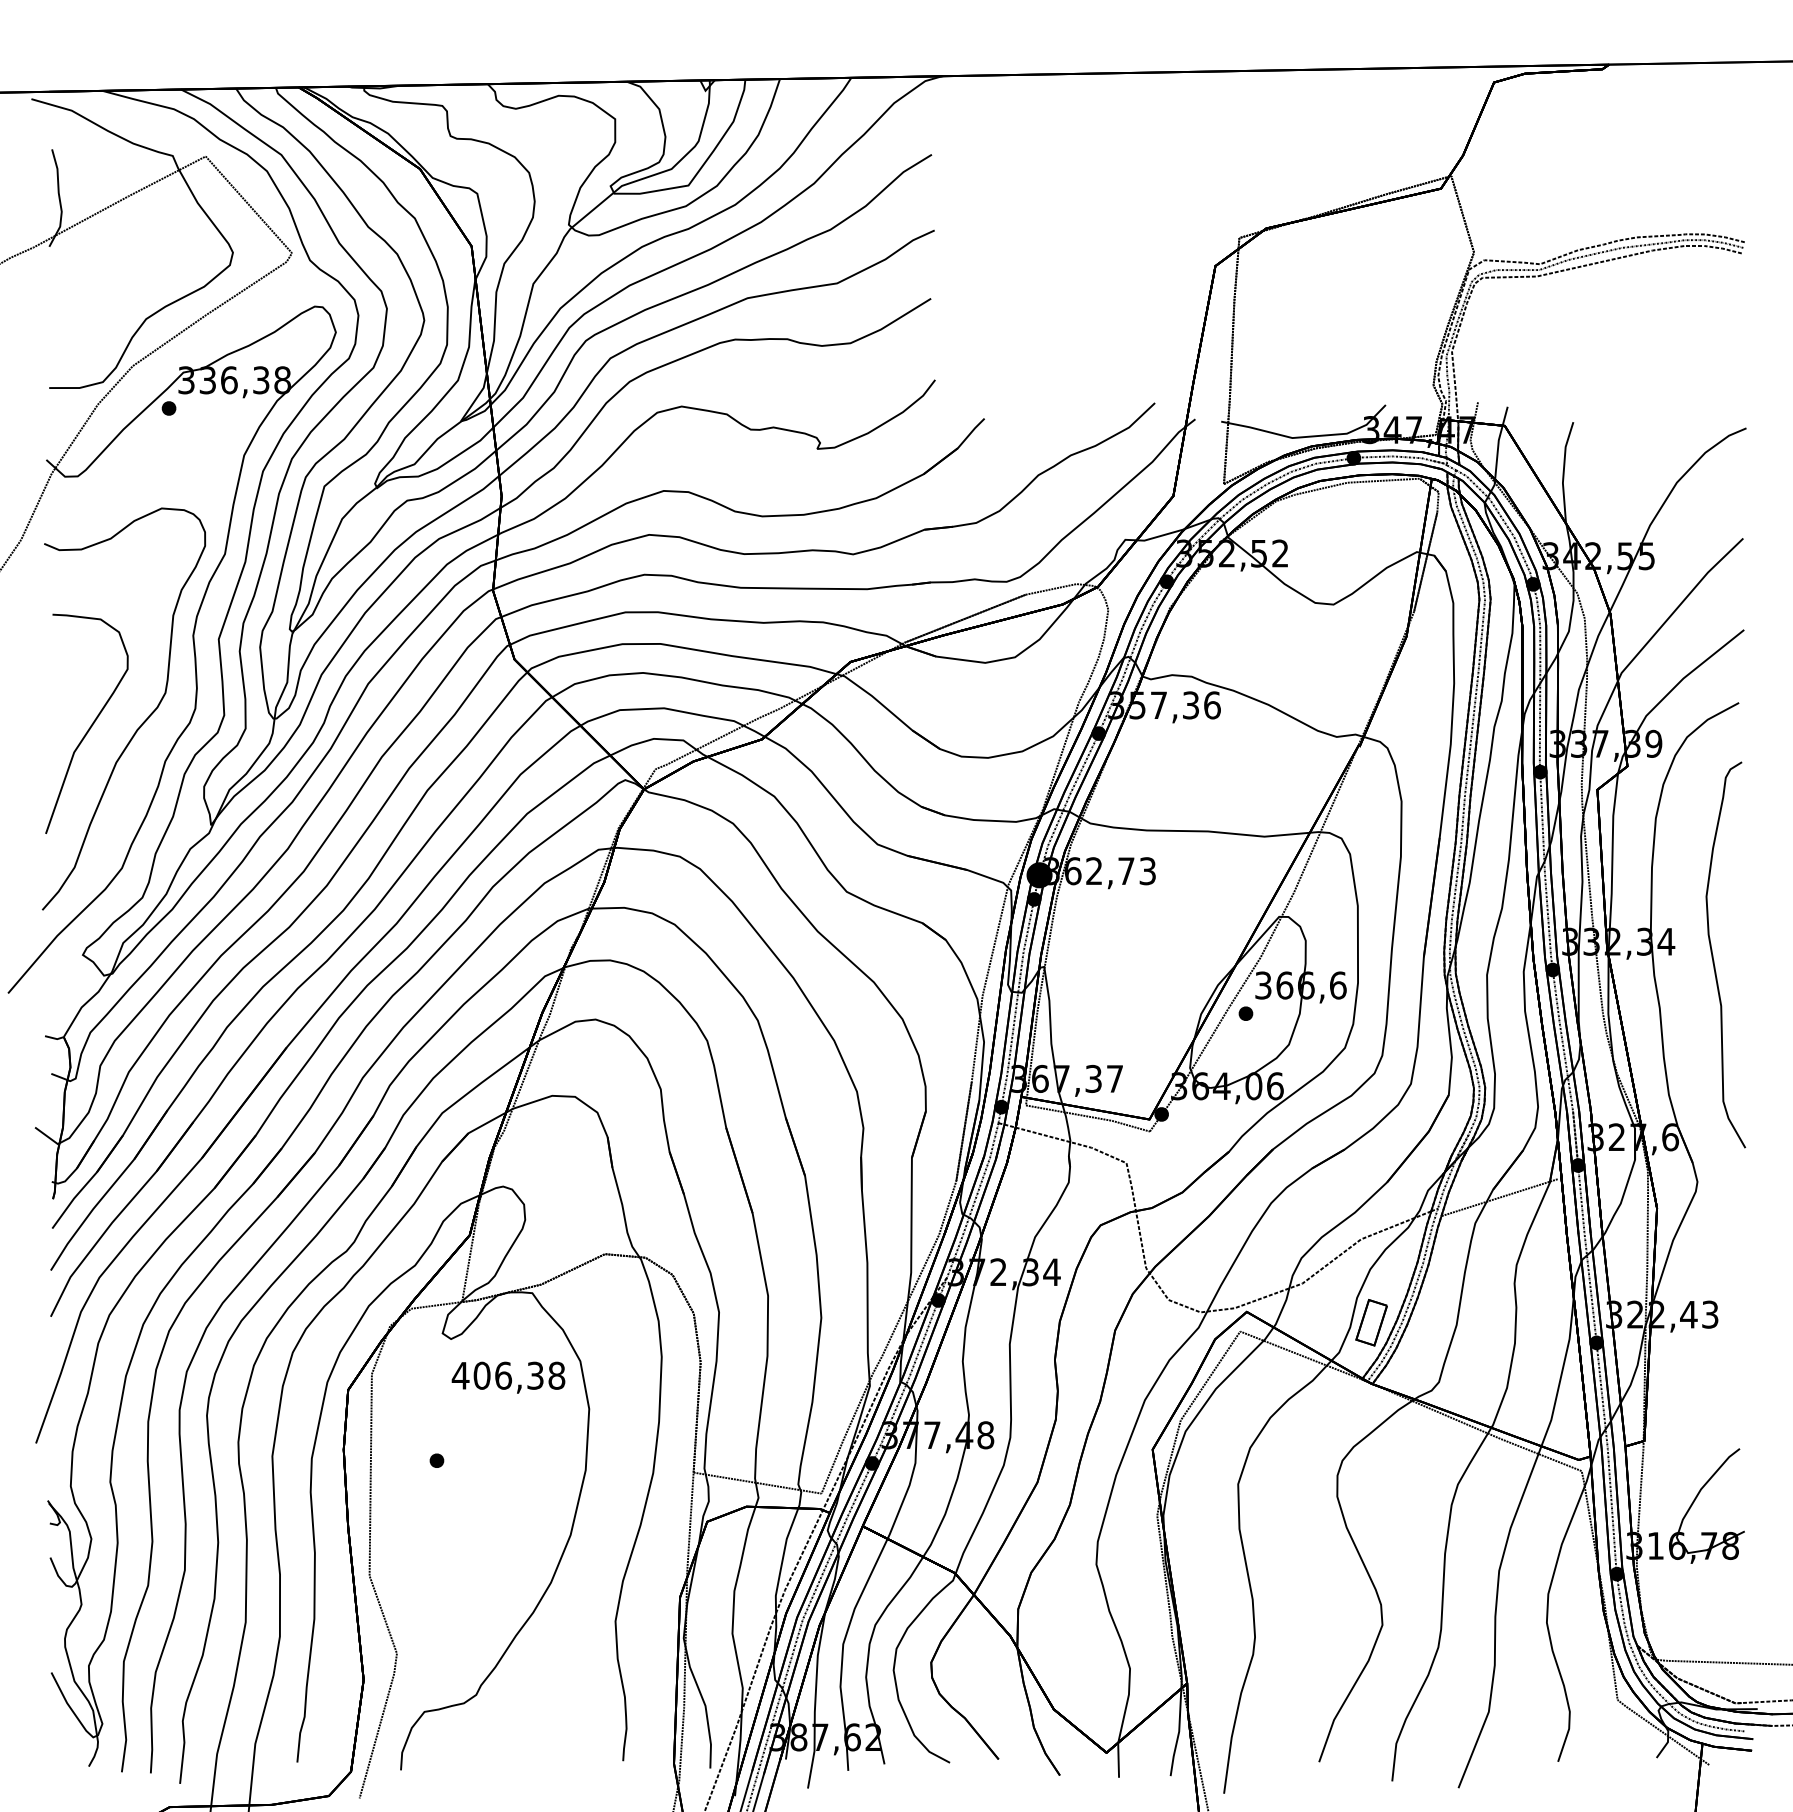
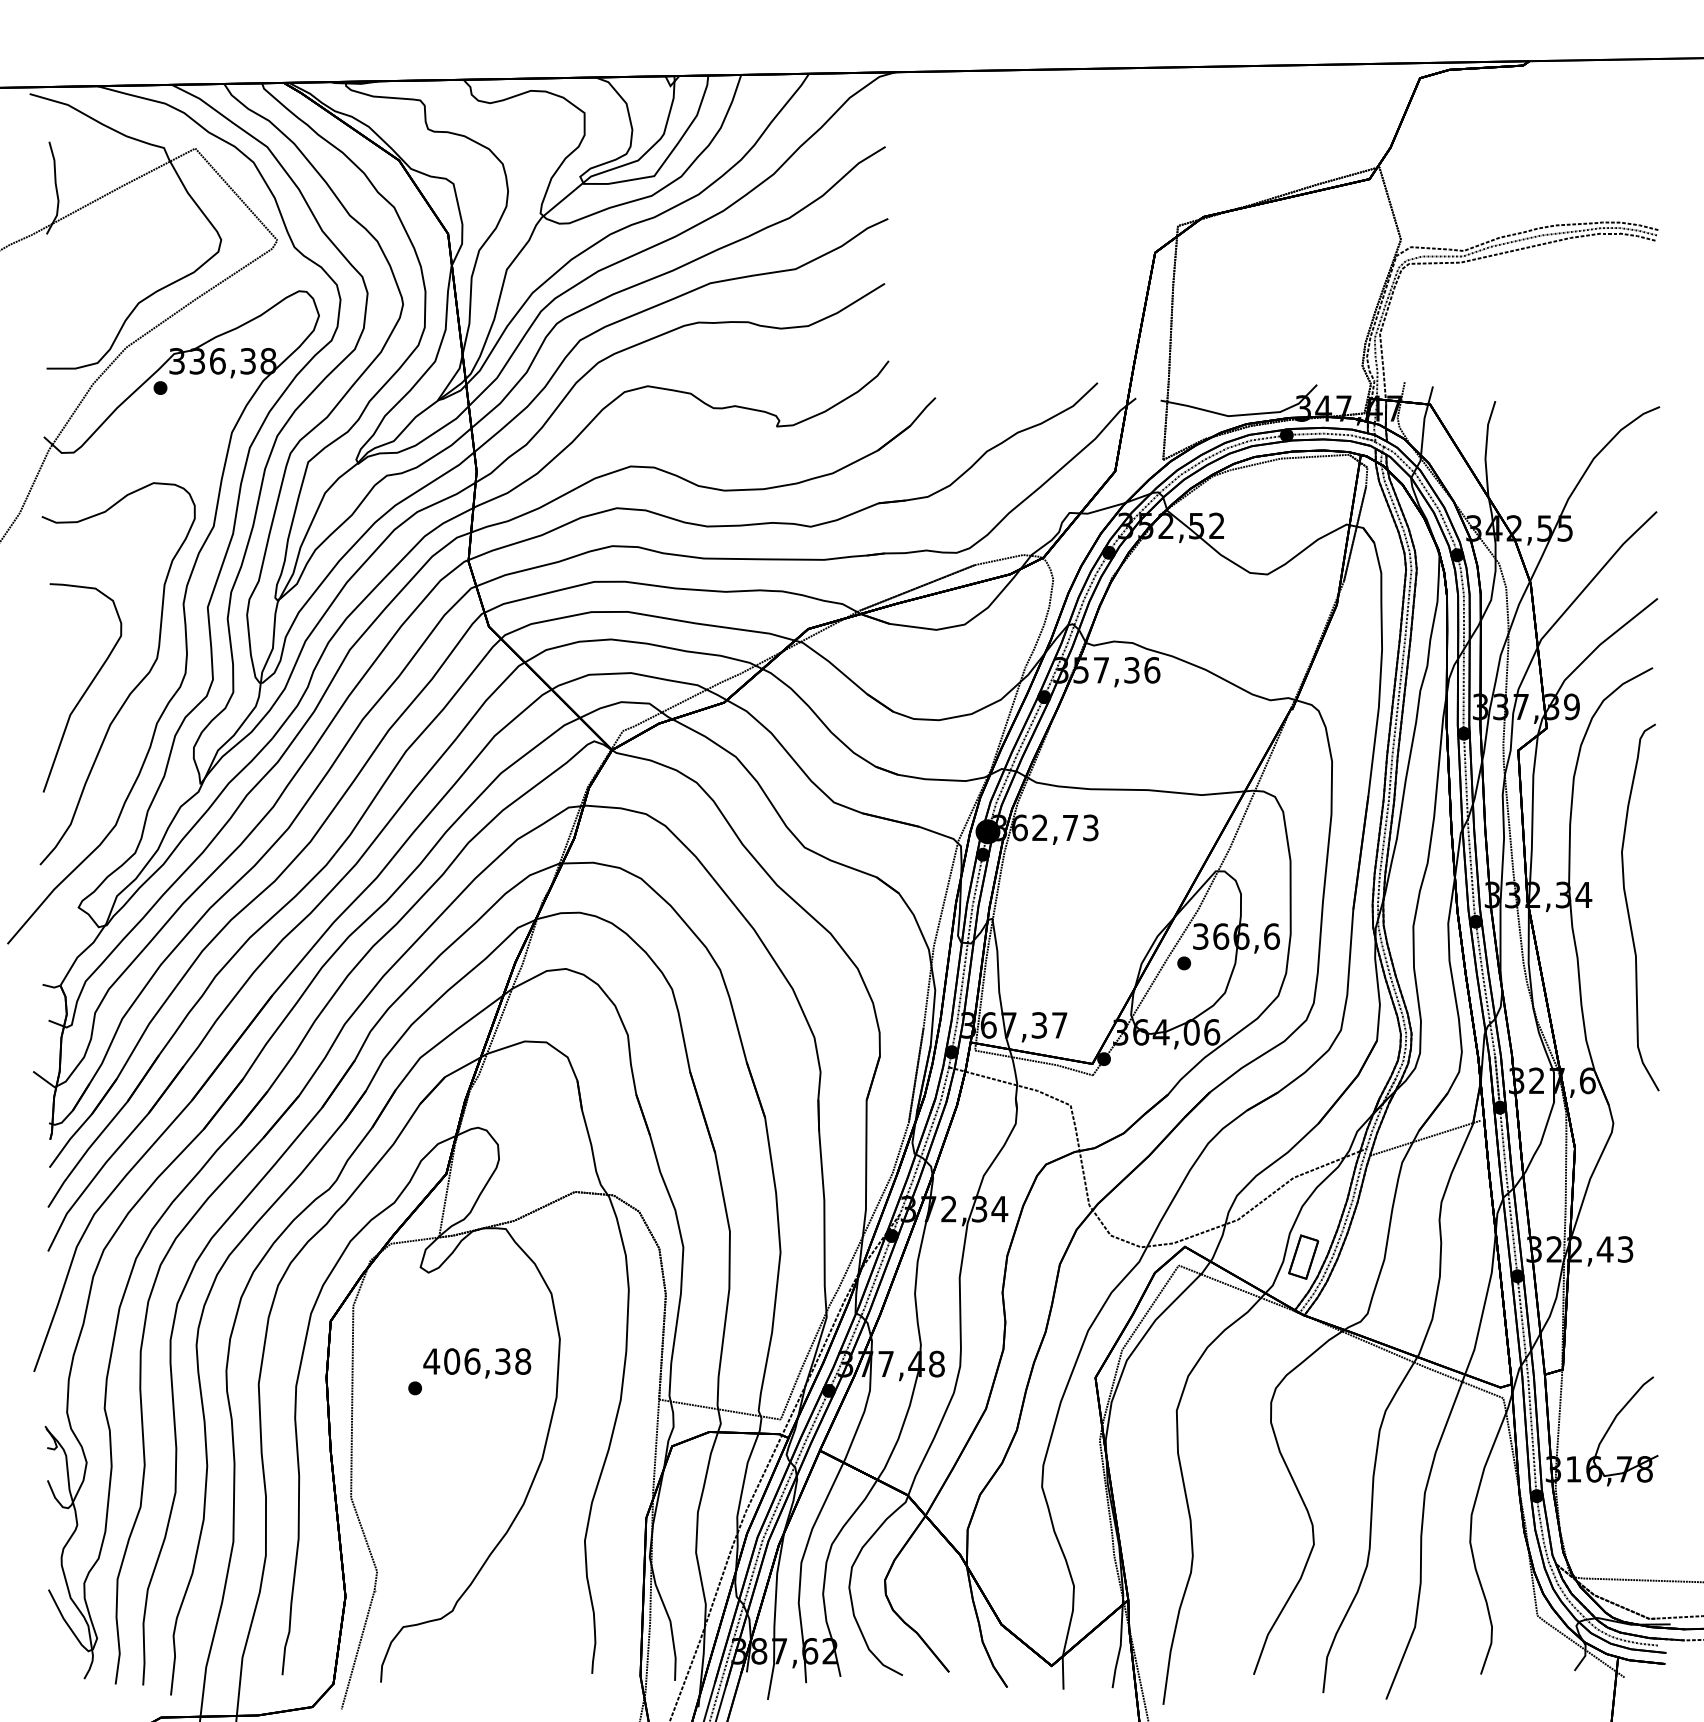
text: (508, 1377) -> (477, 1363), moved

